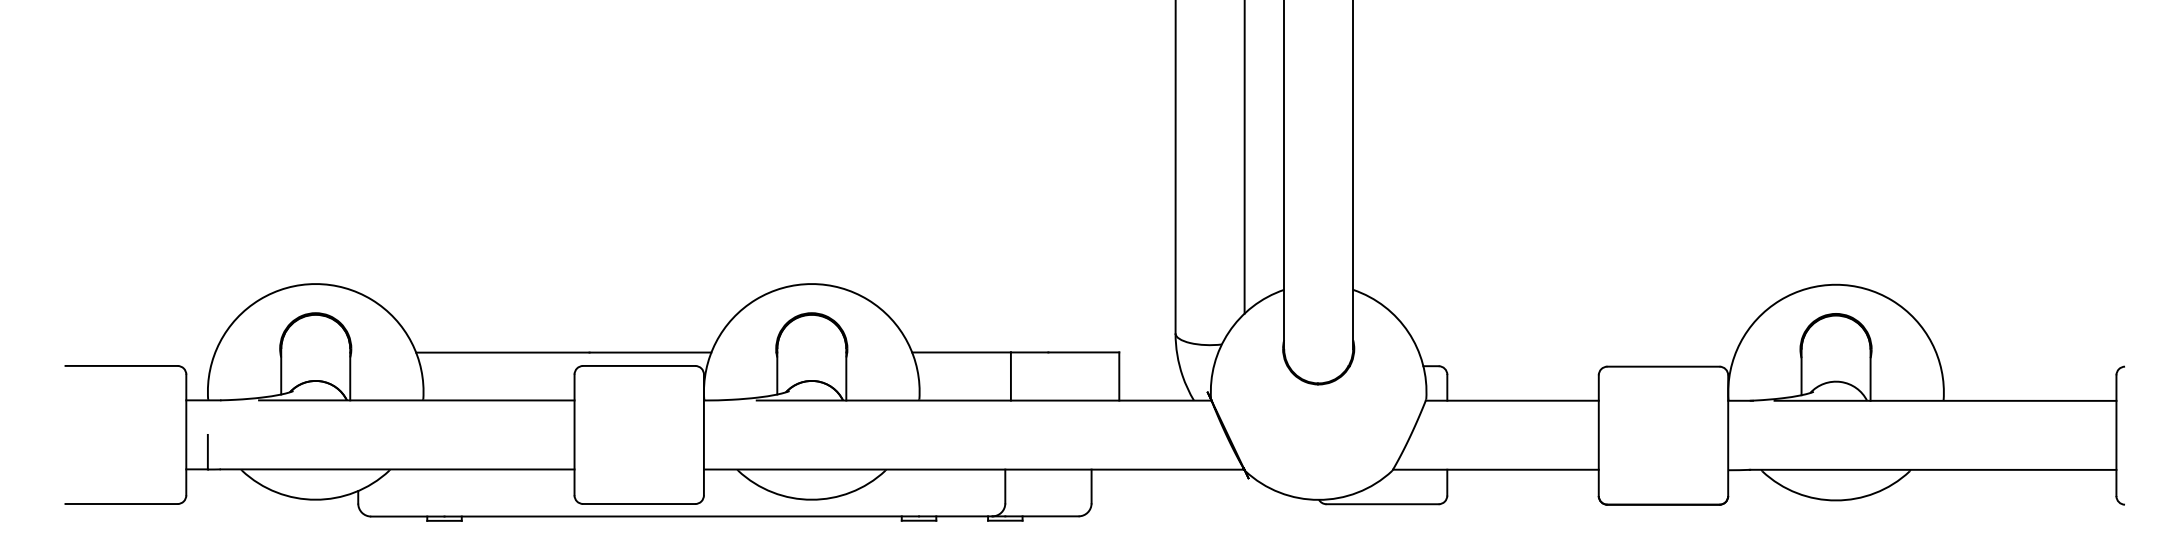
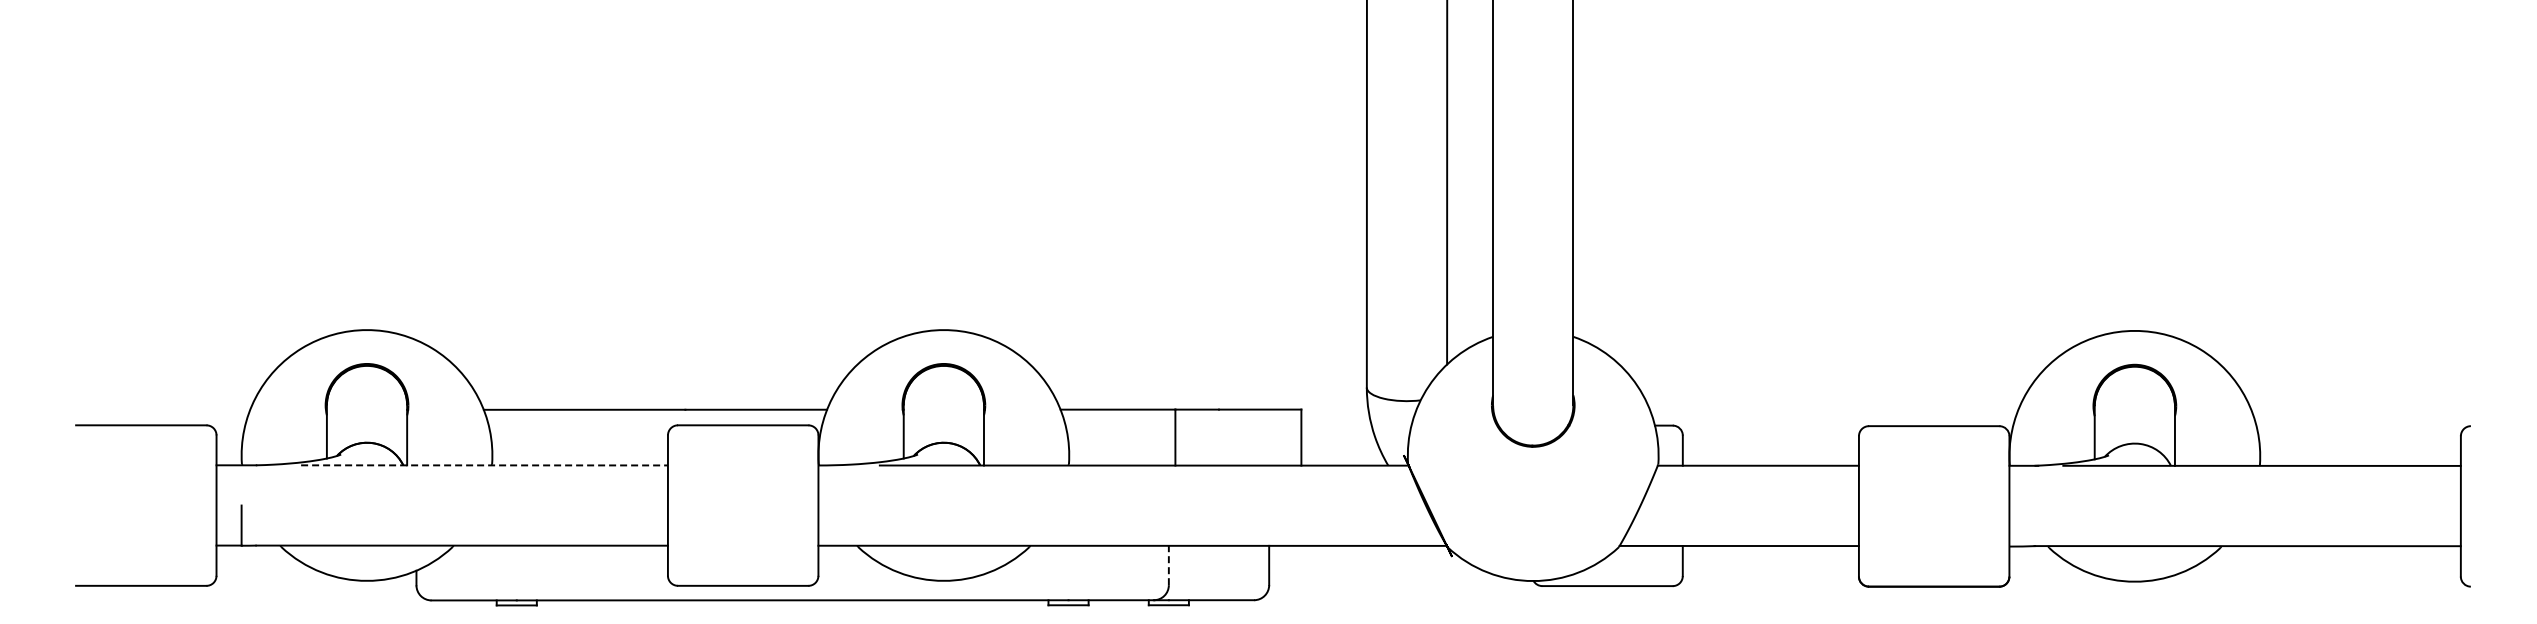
line: (417, 400) -> (485, 465), solid -> dashed
line: (1004, 486) -> (1168, 565), solid -> dashed

